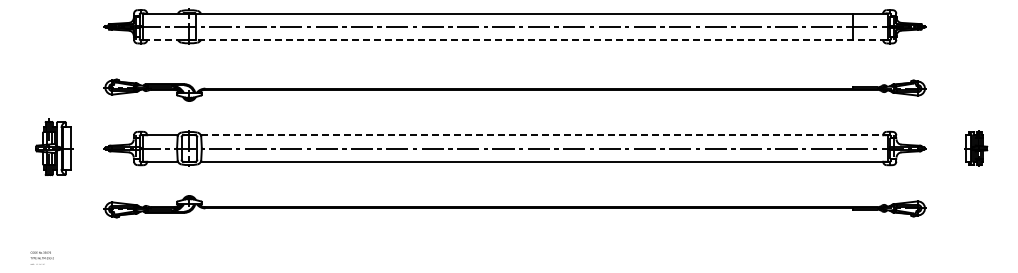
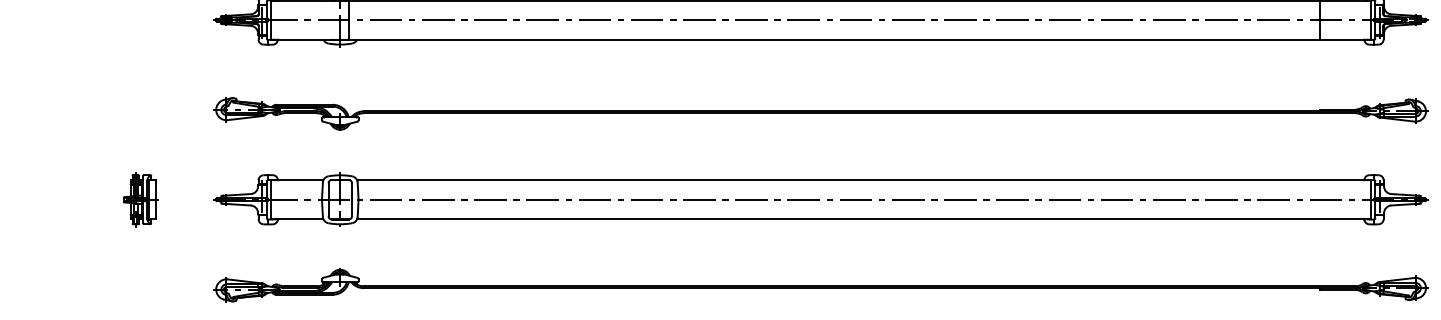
line: (515, 40) -> (821, 40), dashed -> solid
line: (544, 135) -> (864, 180), dashed -> solid
part: (53, 148) -> (139, 199), size x0.62

